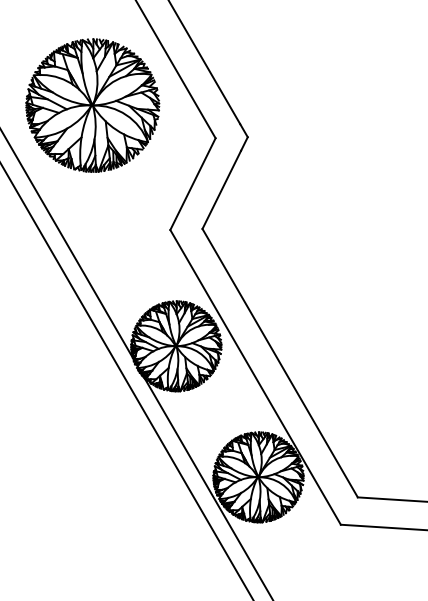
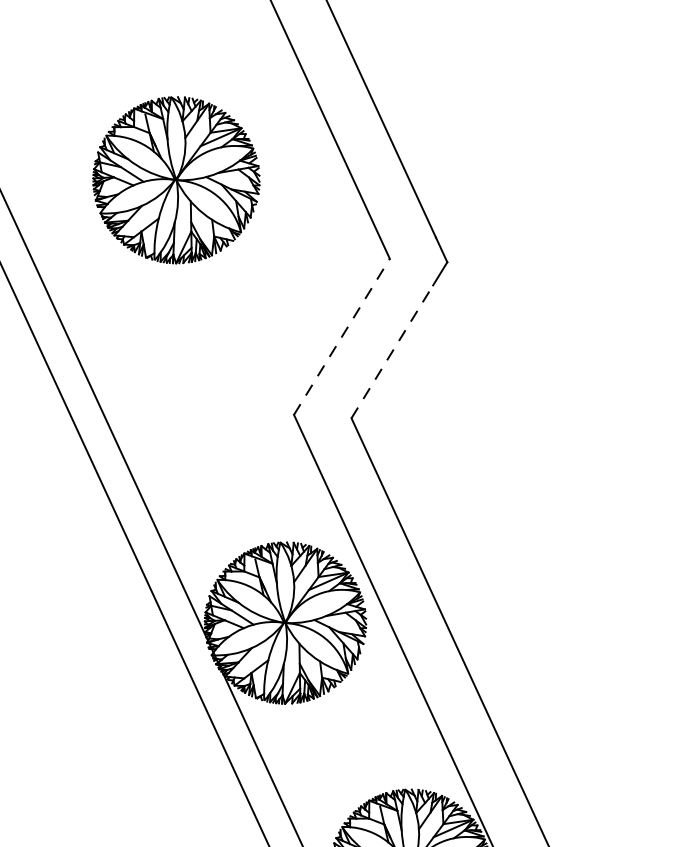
part: (92, 105) -> (175, 180), size x0.7
line: (193, 183) -> (342, 335), solid -> dashed
line: (221, 189) -> (391, 351), solid -> dashed

